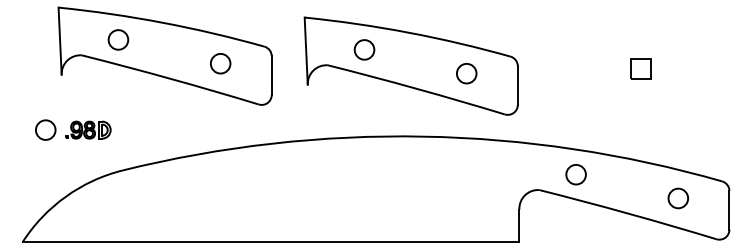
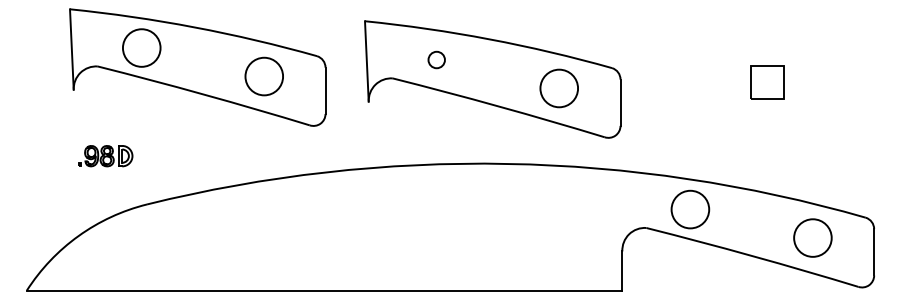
circle: (118, 39) -> (141, 47), size x1.6
circle: (364, 49) -> (436, 59), size x0.7
circle: (220, 63) -> (264, 76), size x1.6
part: (640, 68) -> (767, 82), size x1.4
circle: (466, 73) -> (558, 88), size x1.6
circle: (45, 129) -> (54, 155), removed
circle: (575, 174) -> (689, 209), size x1.6
circle: (678, 198) -> (813, 238), size x1.6

